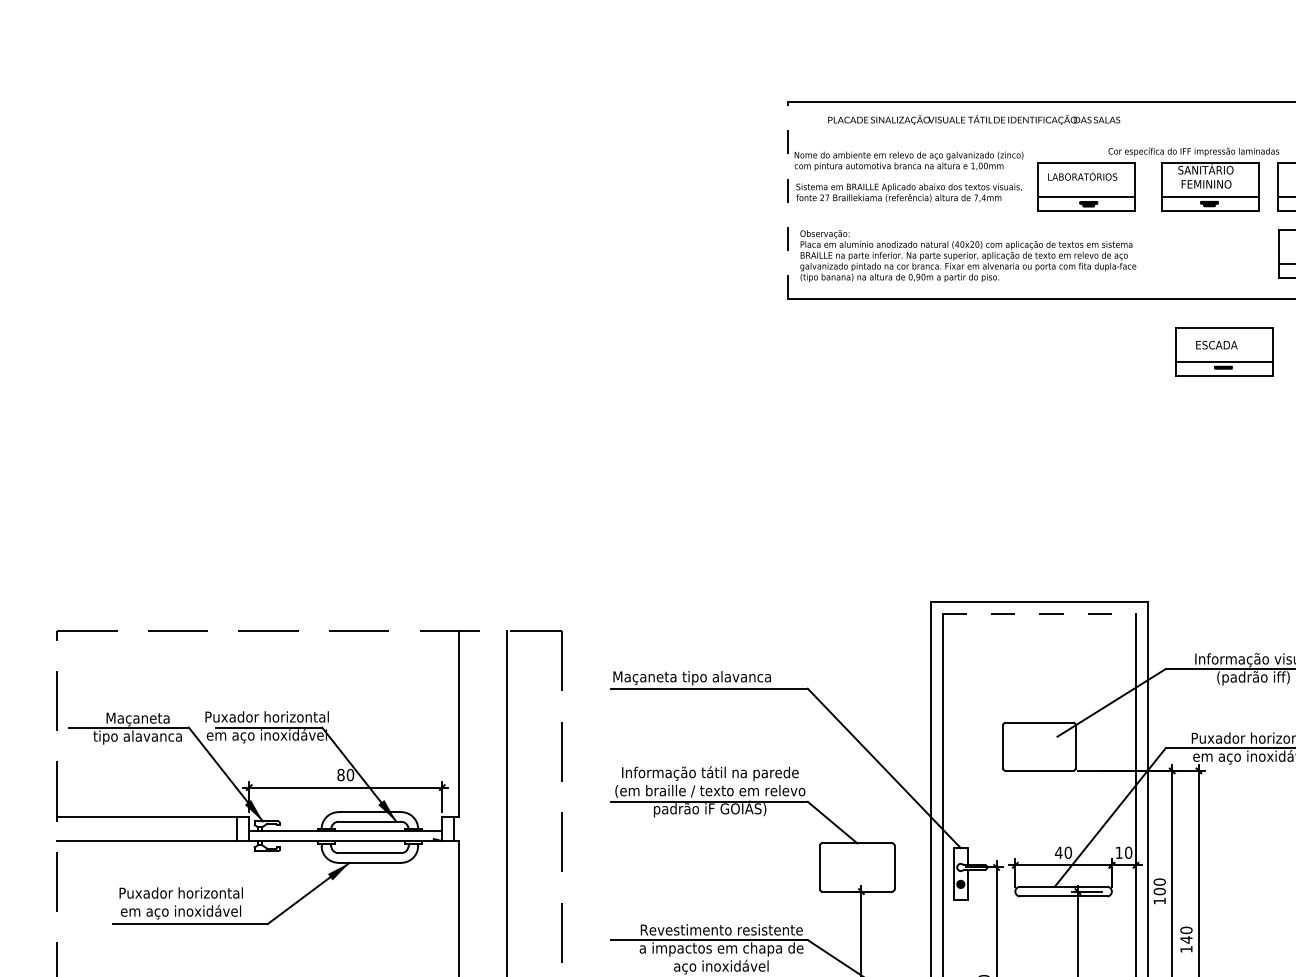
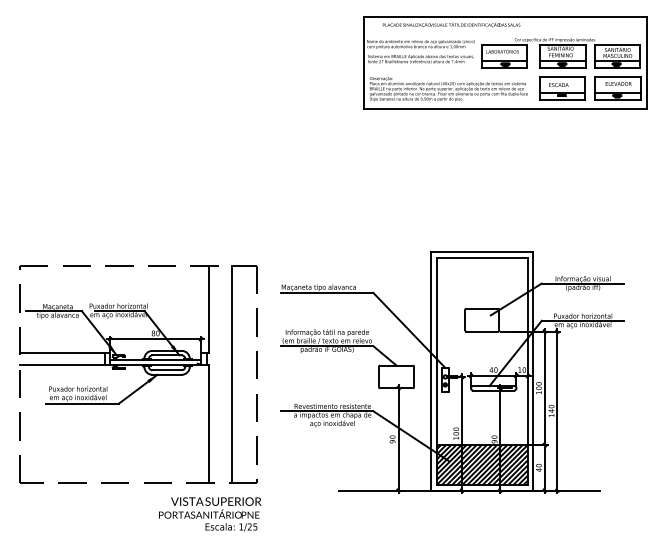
line: (787, 199) -> (363, 62), dashed -> solid
part: (1224, 352) -> (562, 88), moved
line: (1039, 613) -> (482, 257), dashed -> solid

